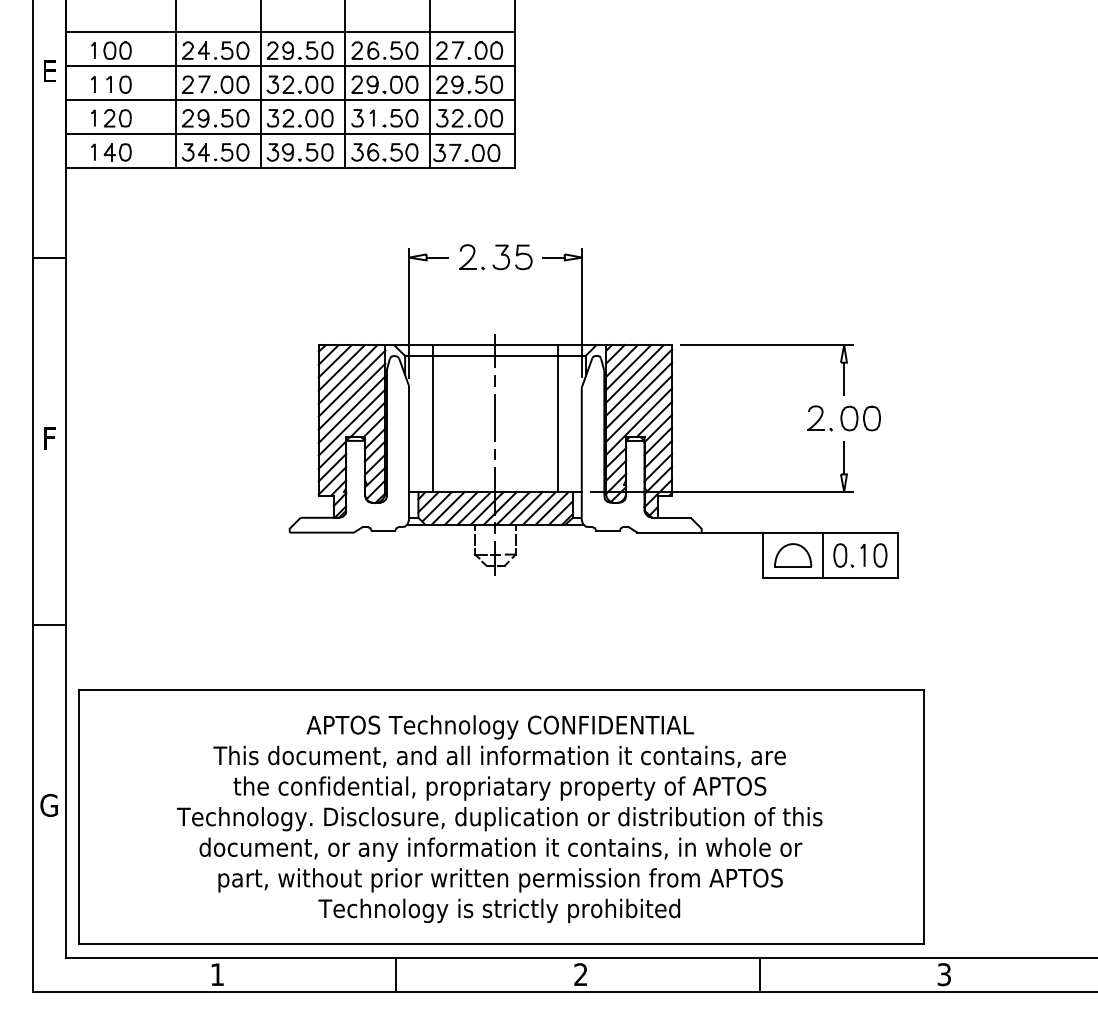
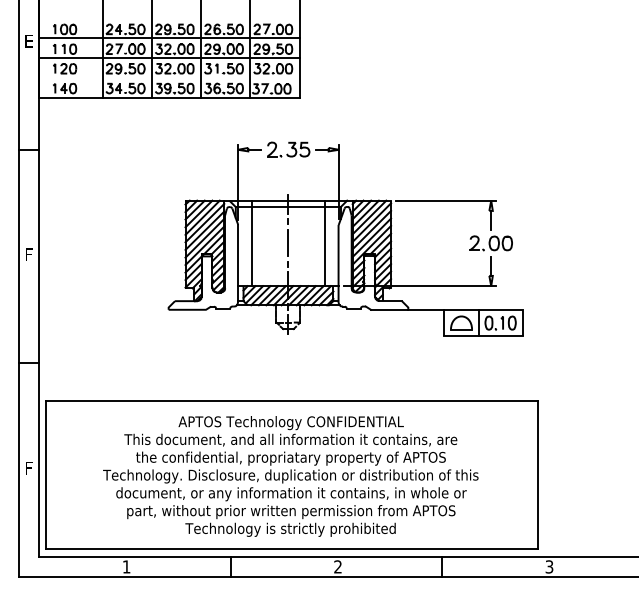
line: (289, 31) -> (168, 18), removed
line: (289, 133) -> (168, 77), removed
text: (48, 805) -> (28, 468), G -> F

